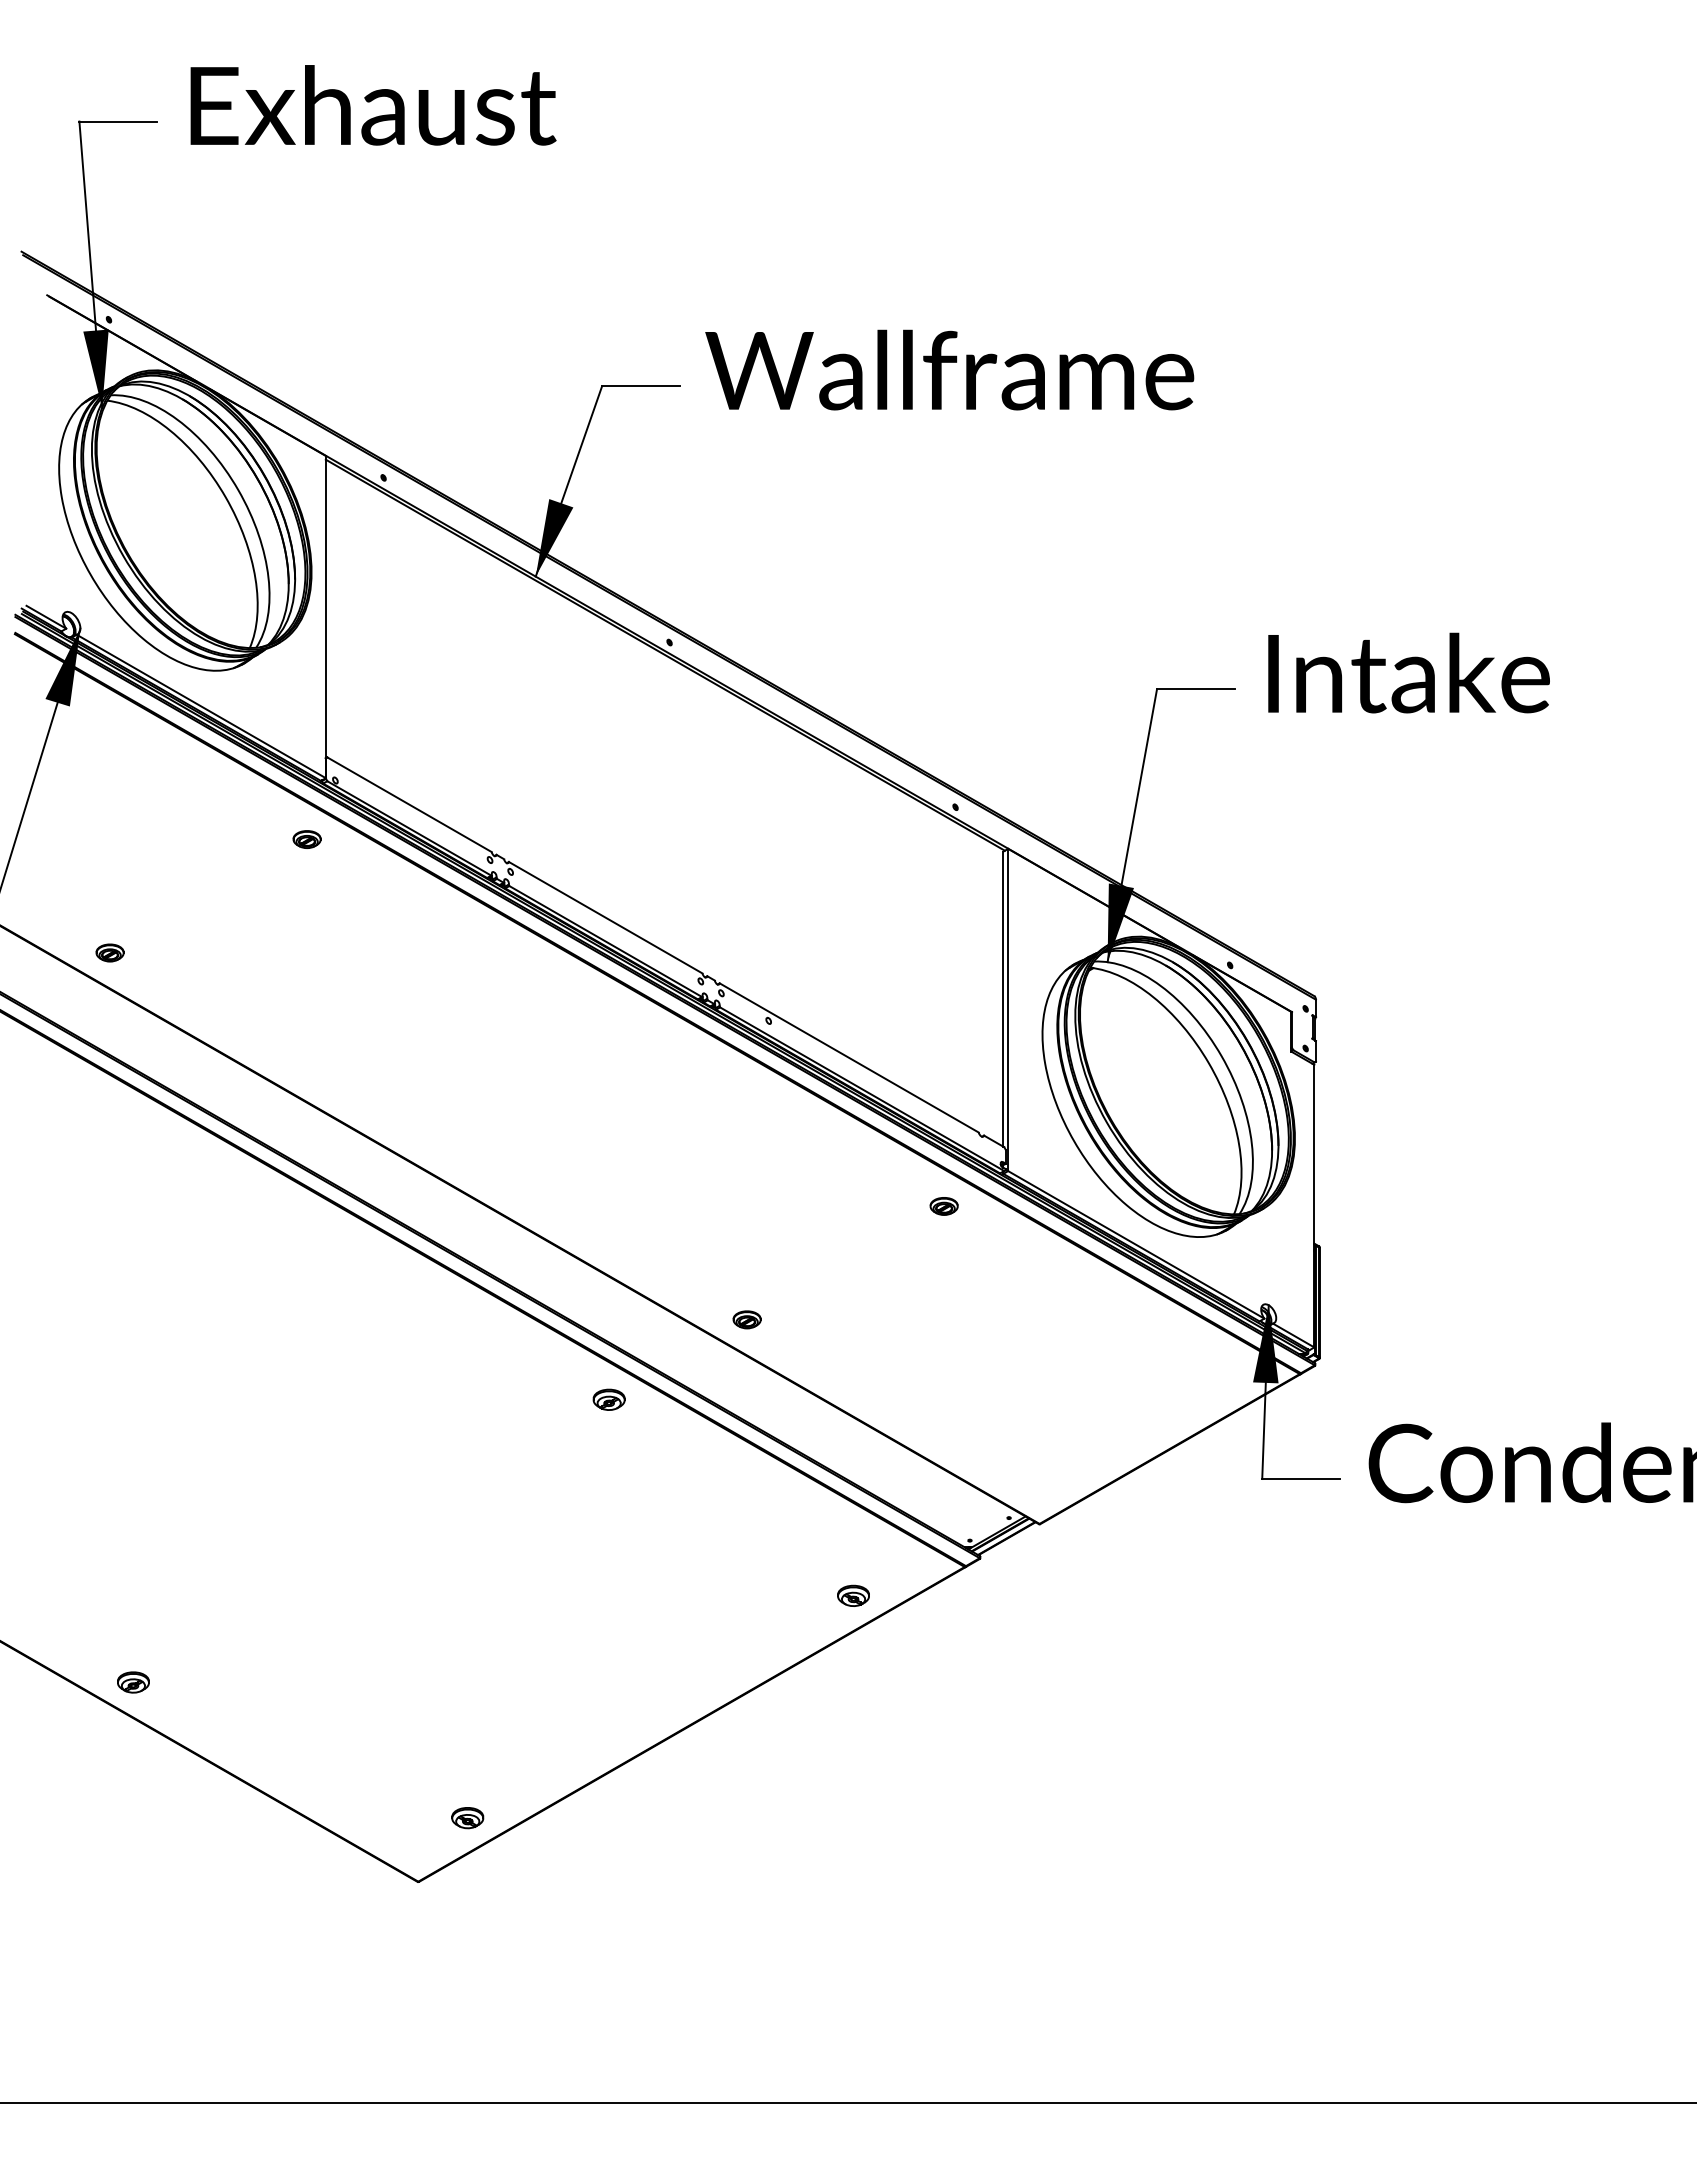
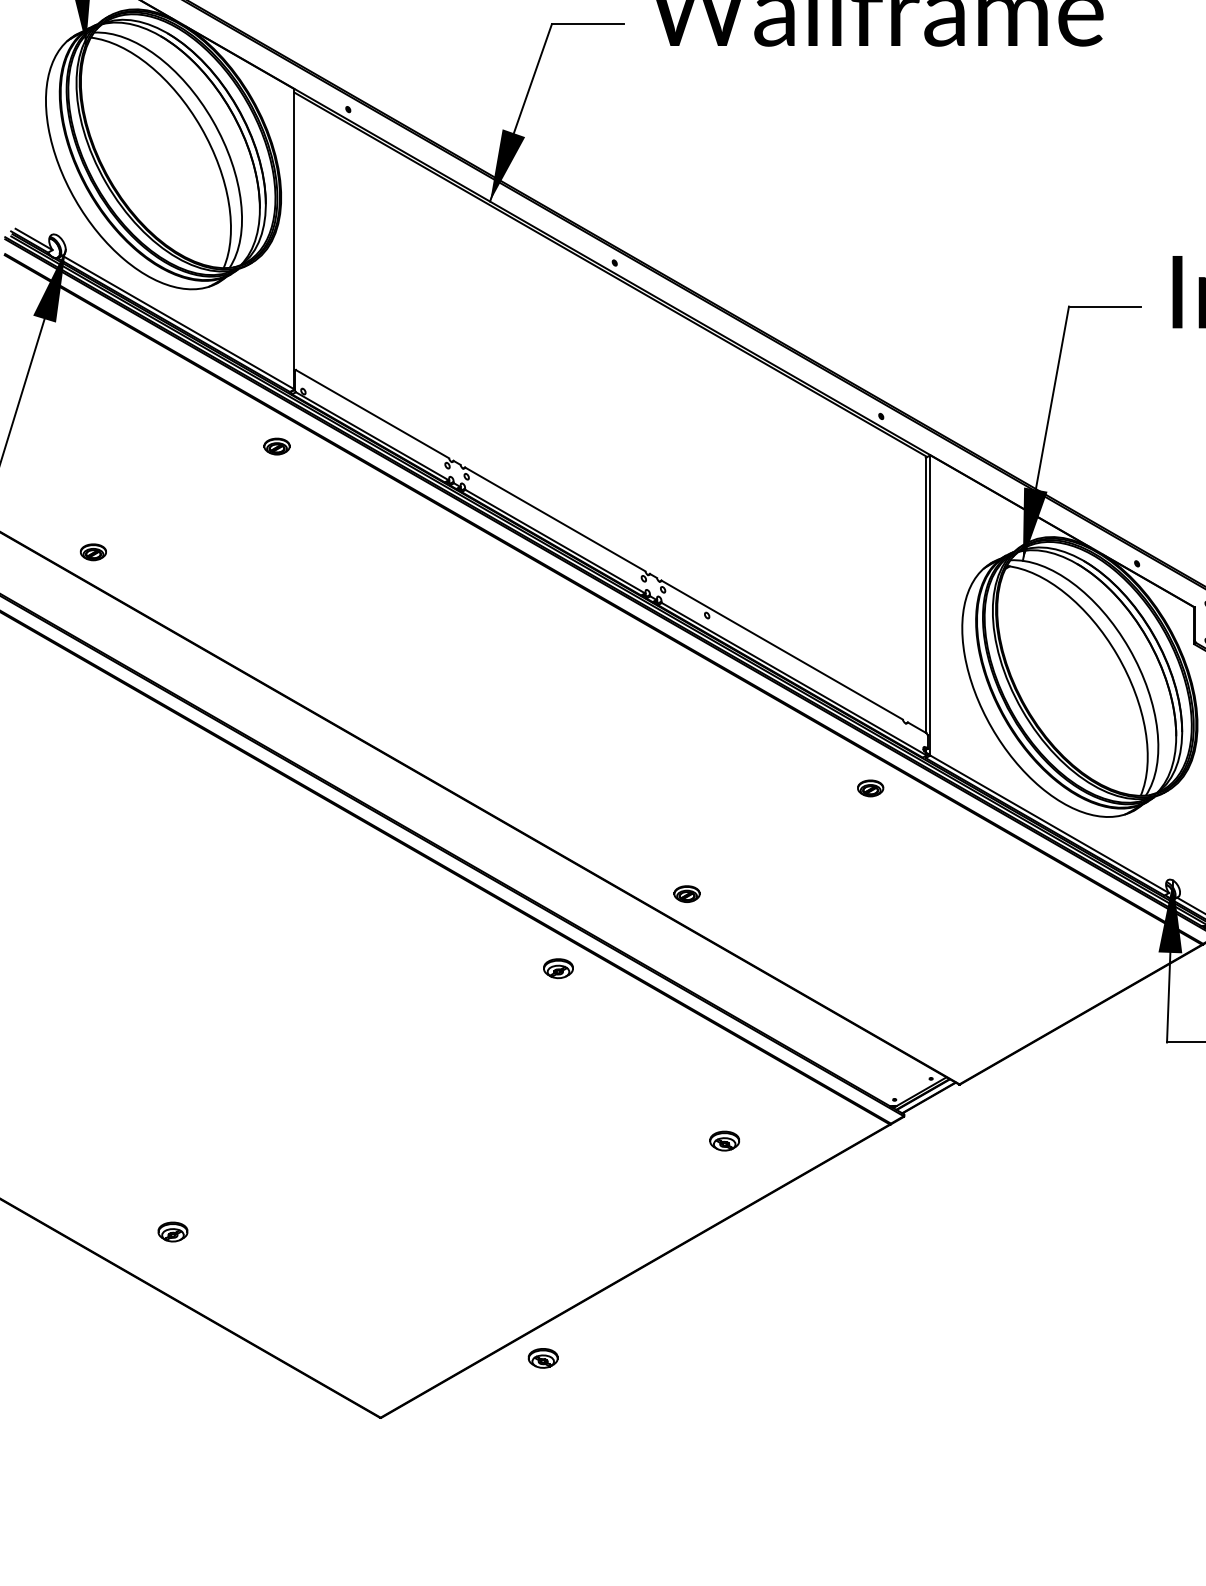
part: (853, 1595) -> (724, 1140), moved
part: (133, 1682) -> (173, 1232), moved
part: (467, 1818) -> (542, 1358), moved

